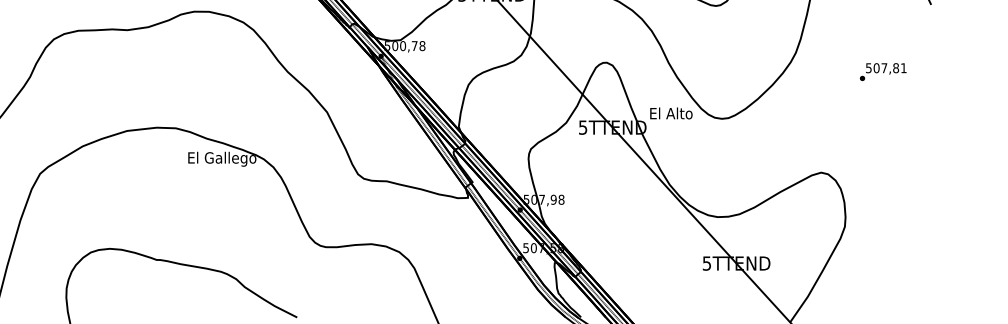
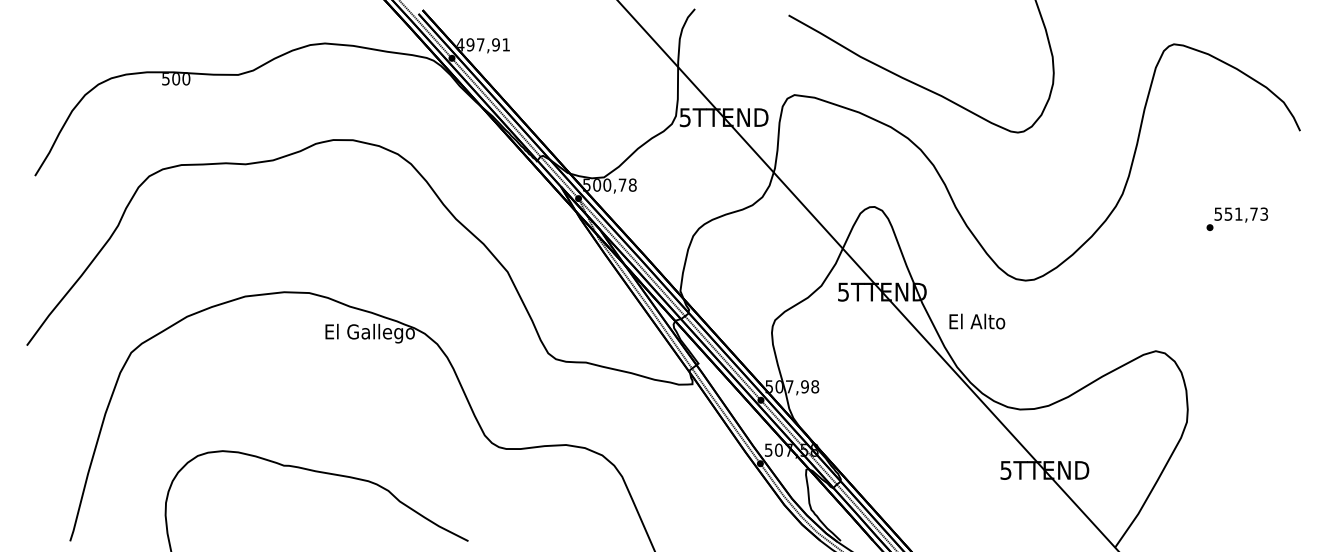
text: (889, 67) -> (1245, 213), 507,81 -> 551,73
text: (671, 113) -> (977, 321), moved

